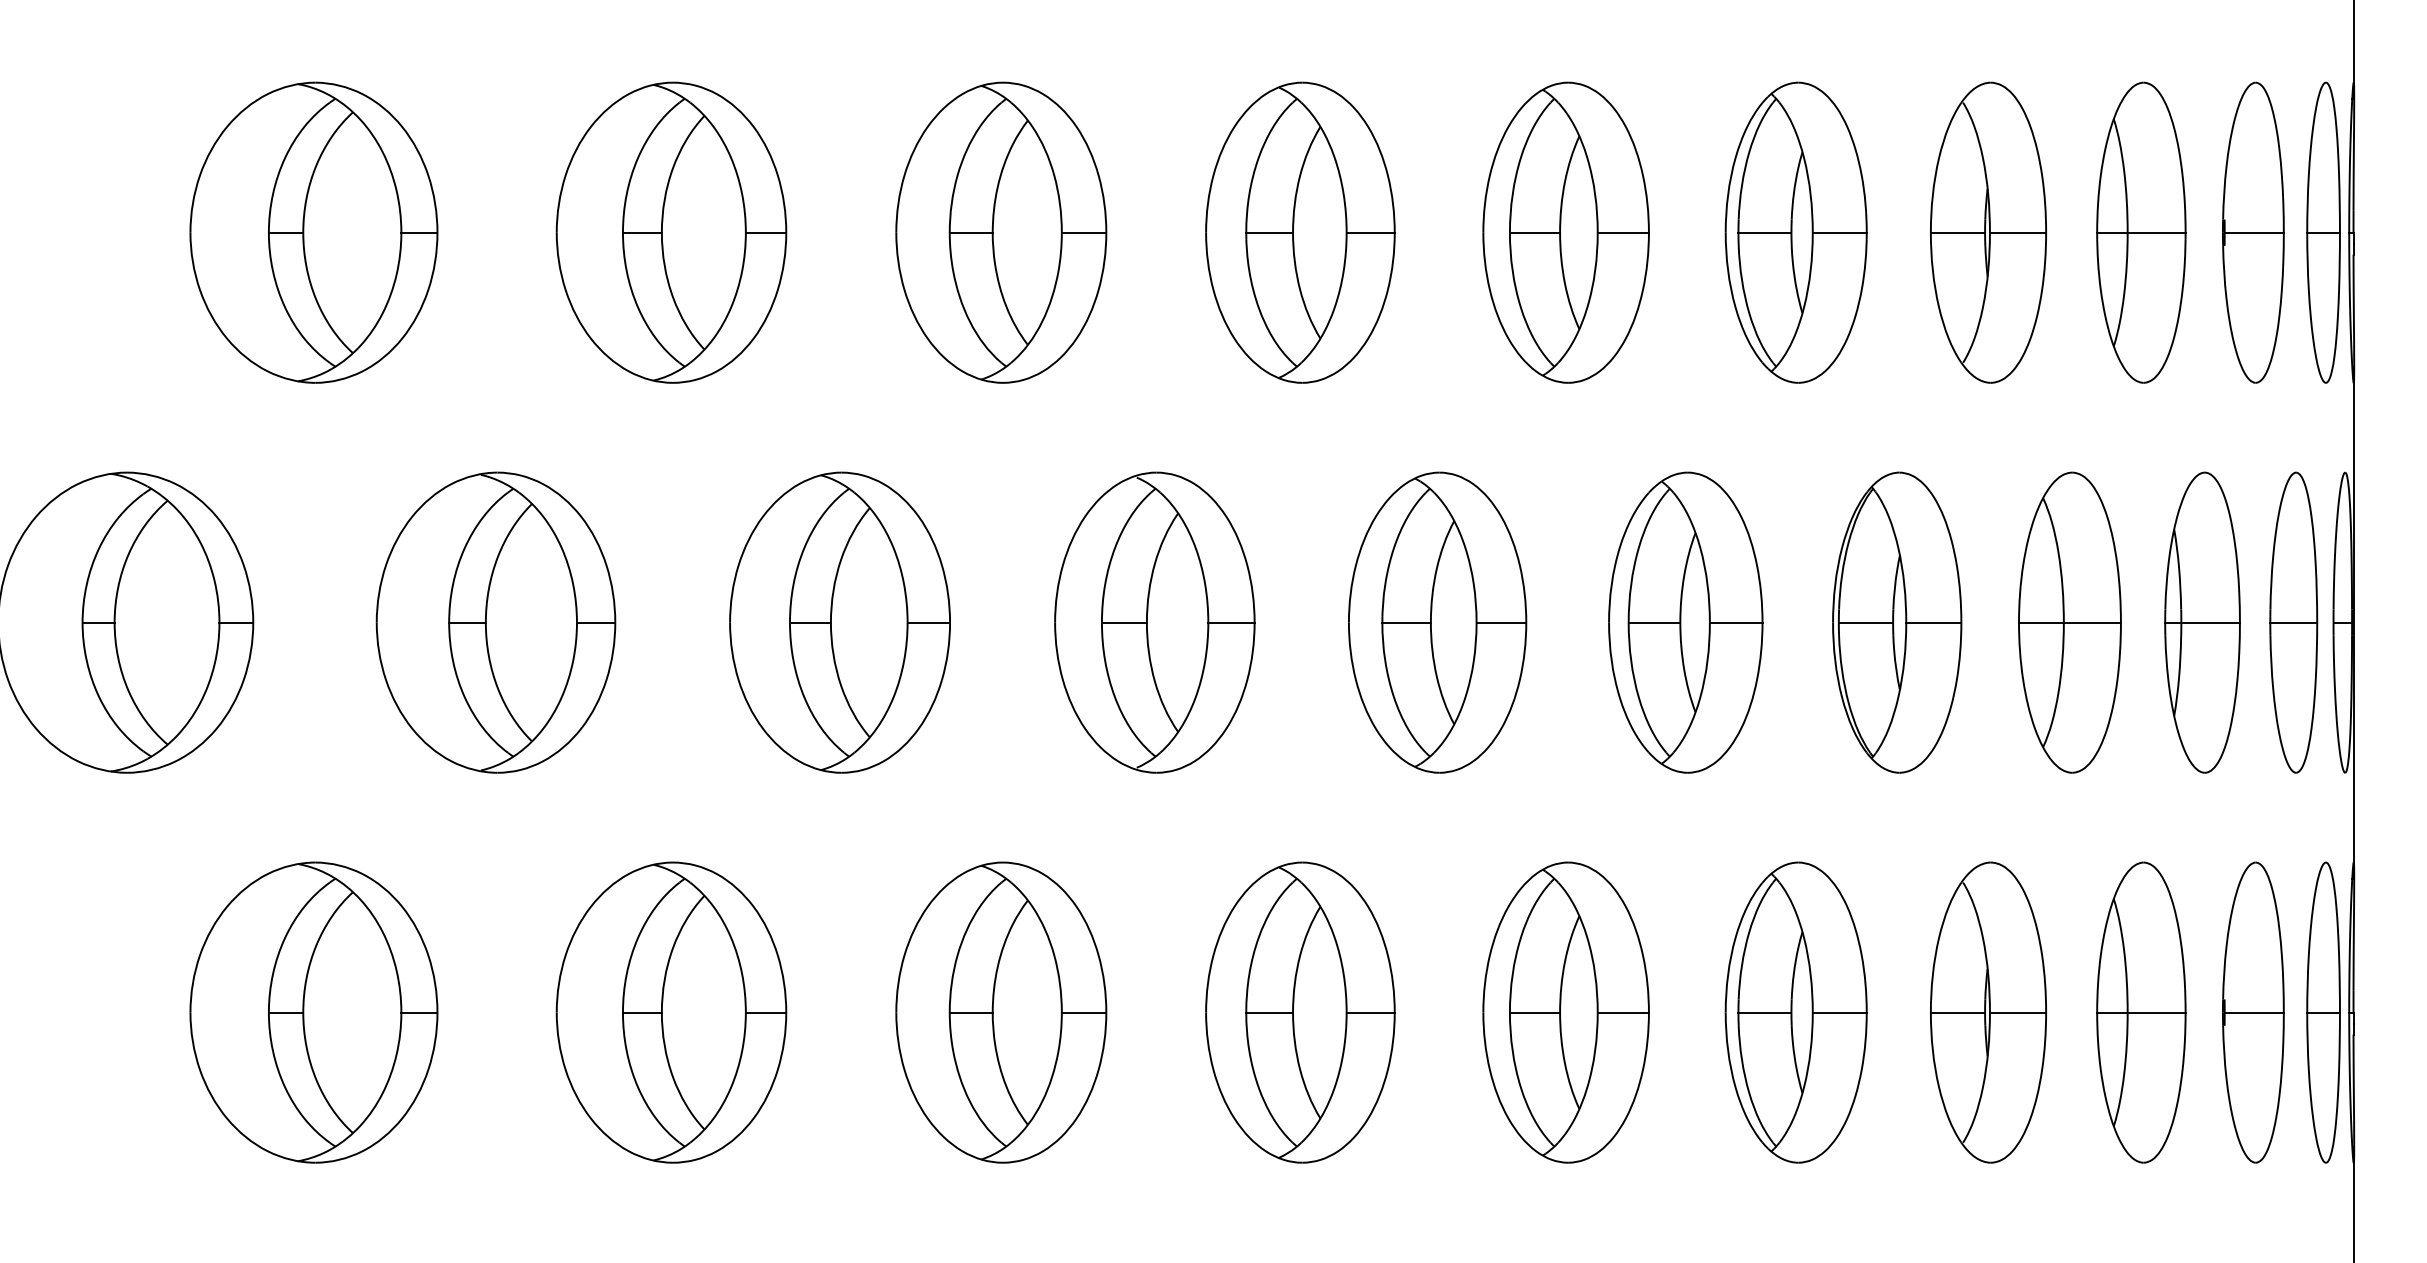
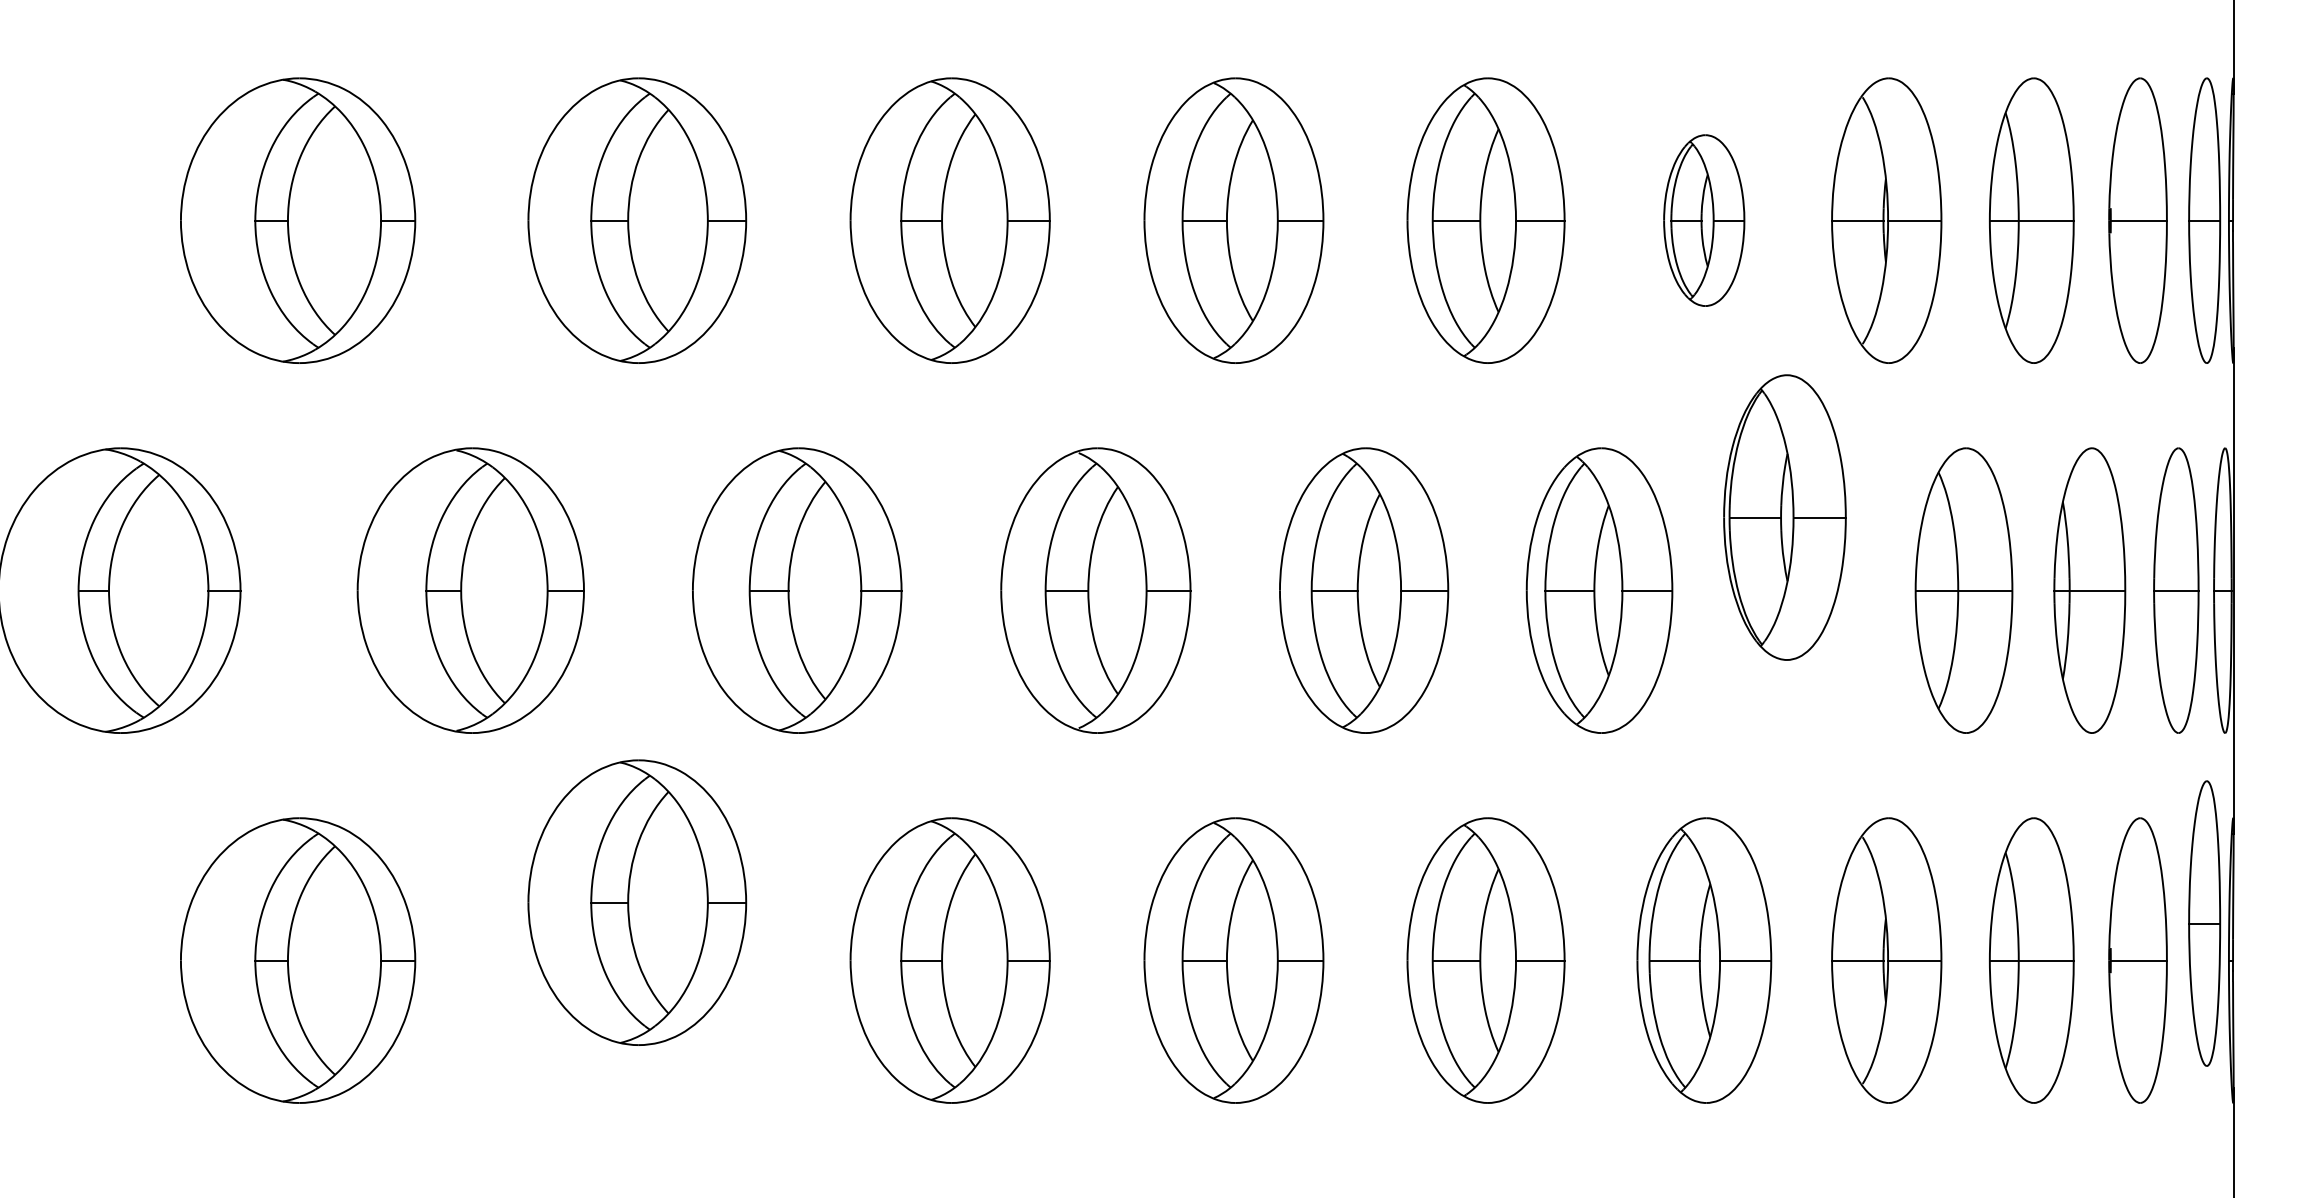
part: (1795, 232) -> (1703, 220), size x0.6
part: (1897, 622) -> (1785, 517), moved
part: (671, 1012) -> (637, 902), moved
part: (2323, 1012) -> (2204, 923), moved

